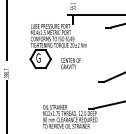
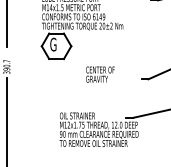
text: (70, 63) -> (99, 74), moved

